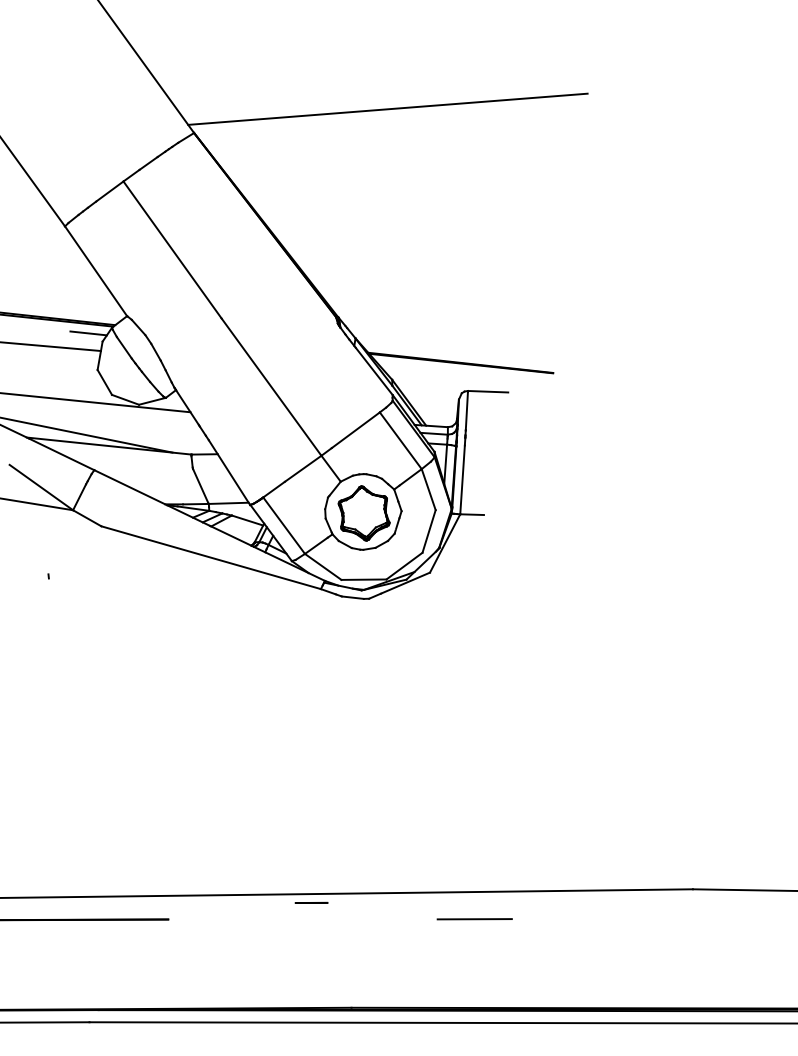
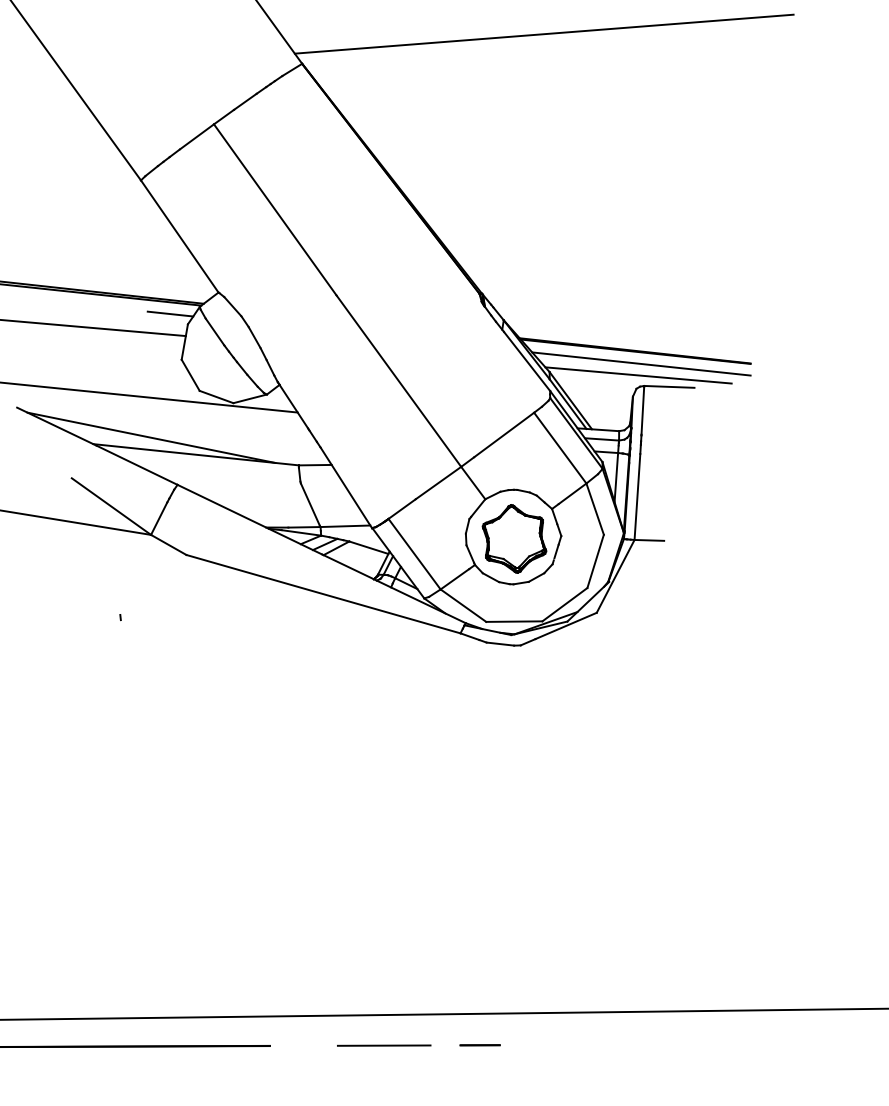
line: (465, 373) -> (641, 364), added
line: (463, 382) -> (638, 375), added
line: (311, 902) -> (480, 1044), moved
line: (474, 919) -> (383, 1045), moved

